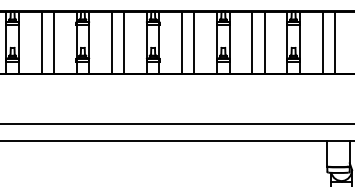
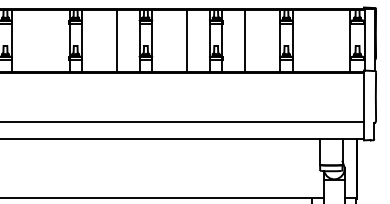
line: (41, 43) -> (34, 41), removed
line: (53, 43) -> (46, 41), removed
line: (111, 43) -> (104, 41), removed
line: (181, 43) -> (174, 41), removed
line: (264, 43) -> (257, 41), removed
line: (322, 43) -> (315, 41), removed
line: (334, 43) -> (327, 41), removed

